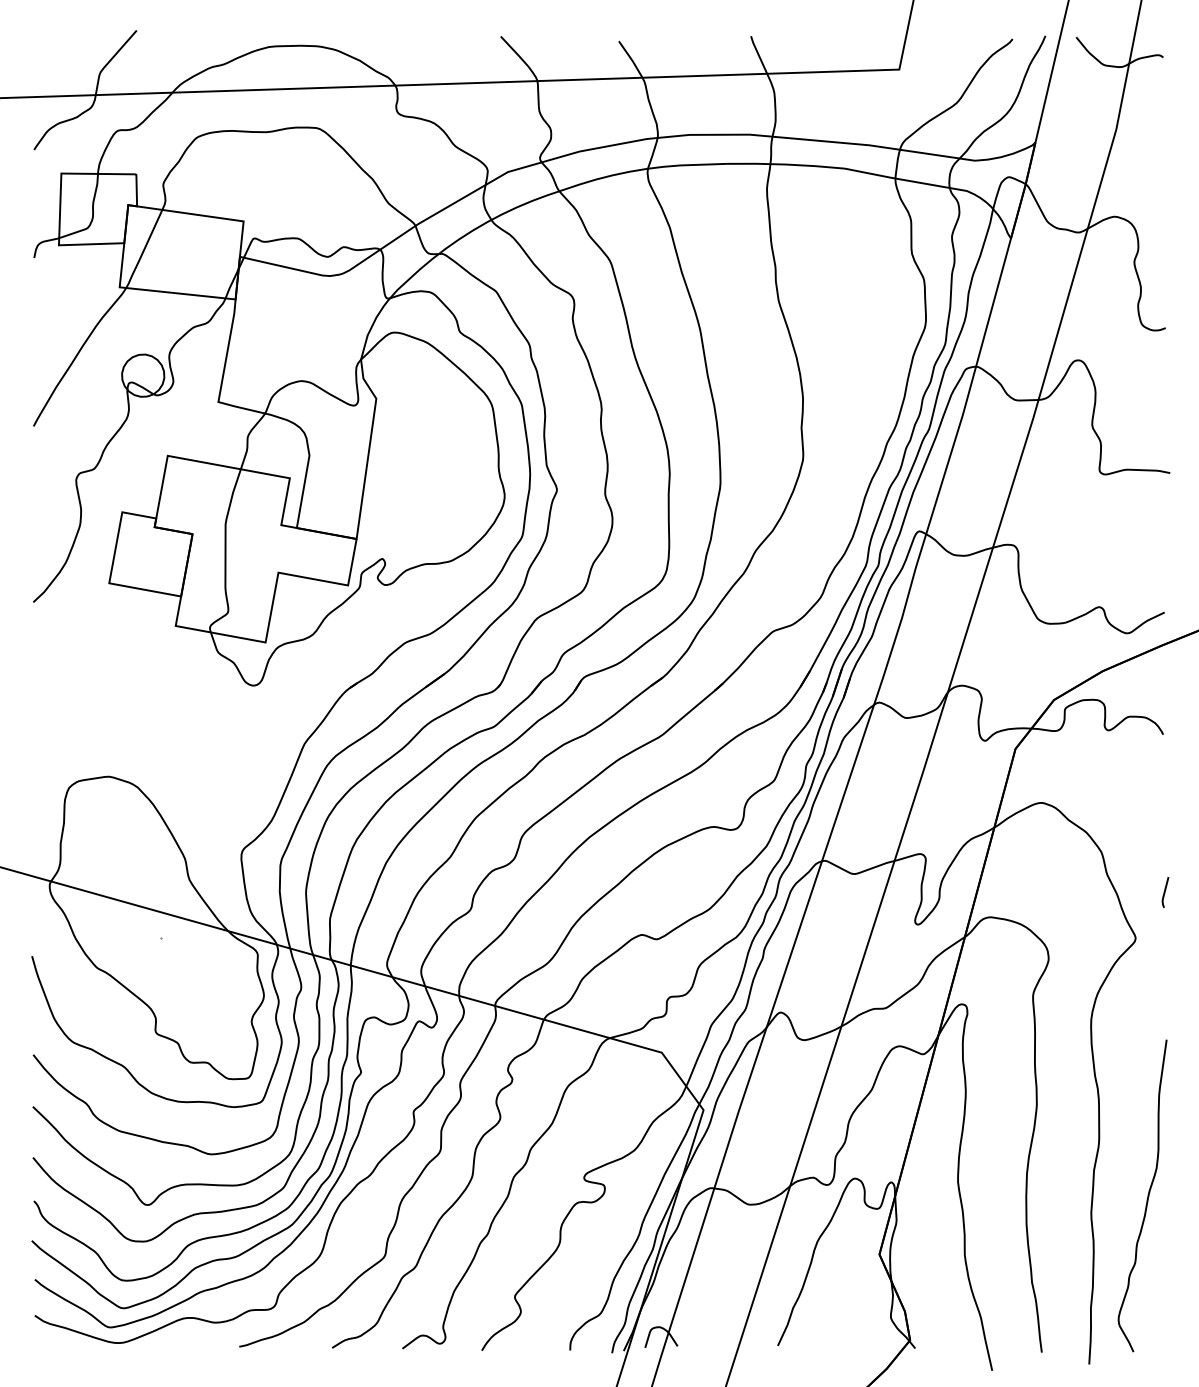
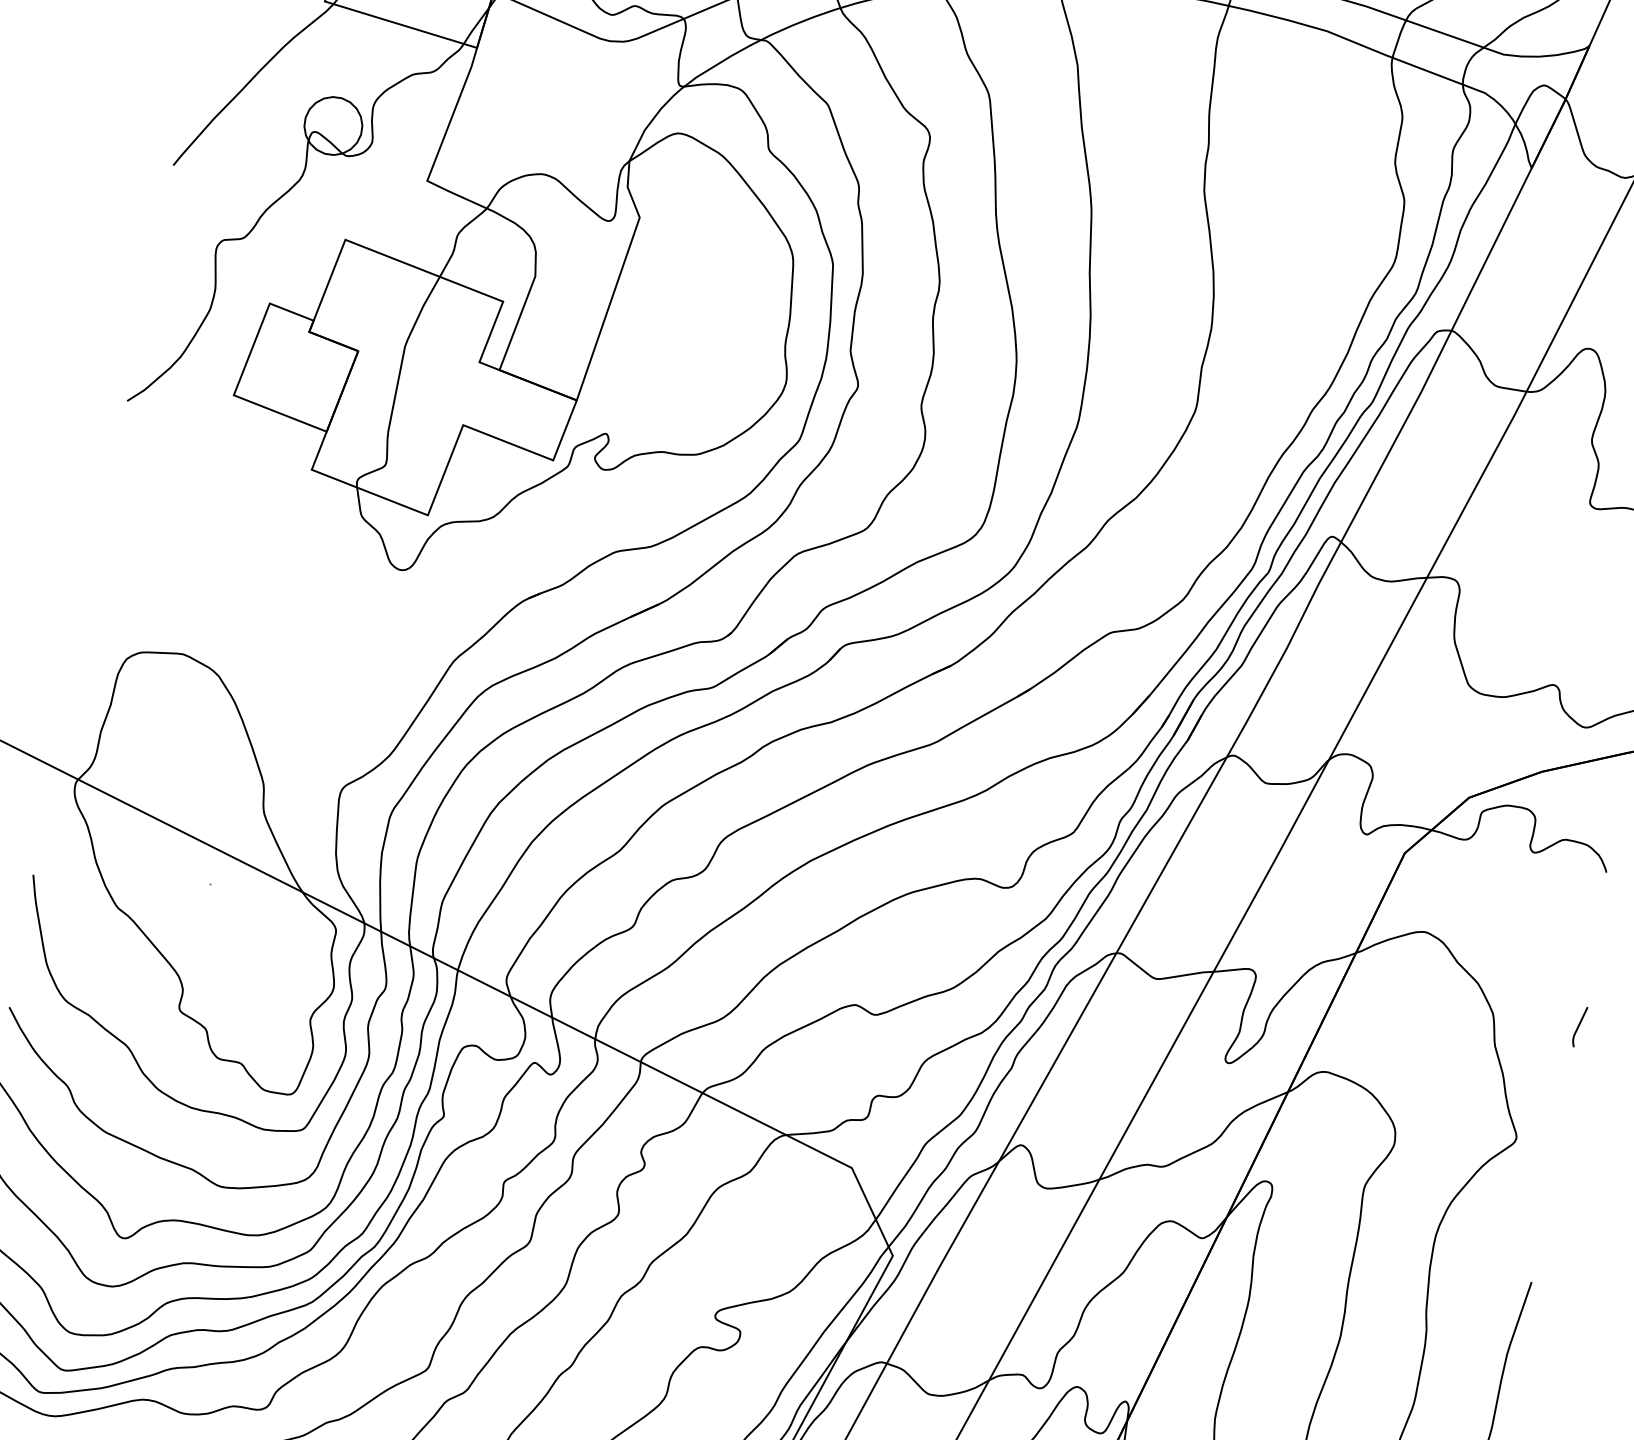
line: (1165, 892) -> (1579, 1026), moved

